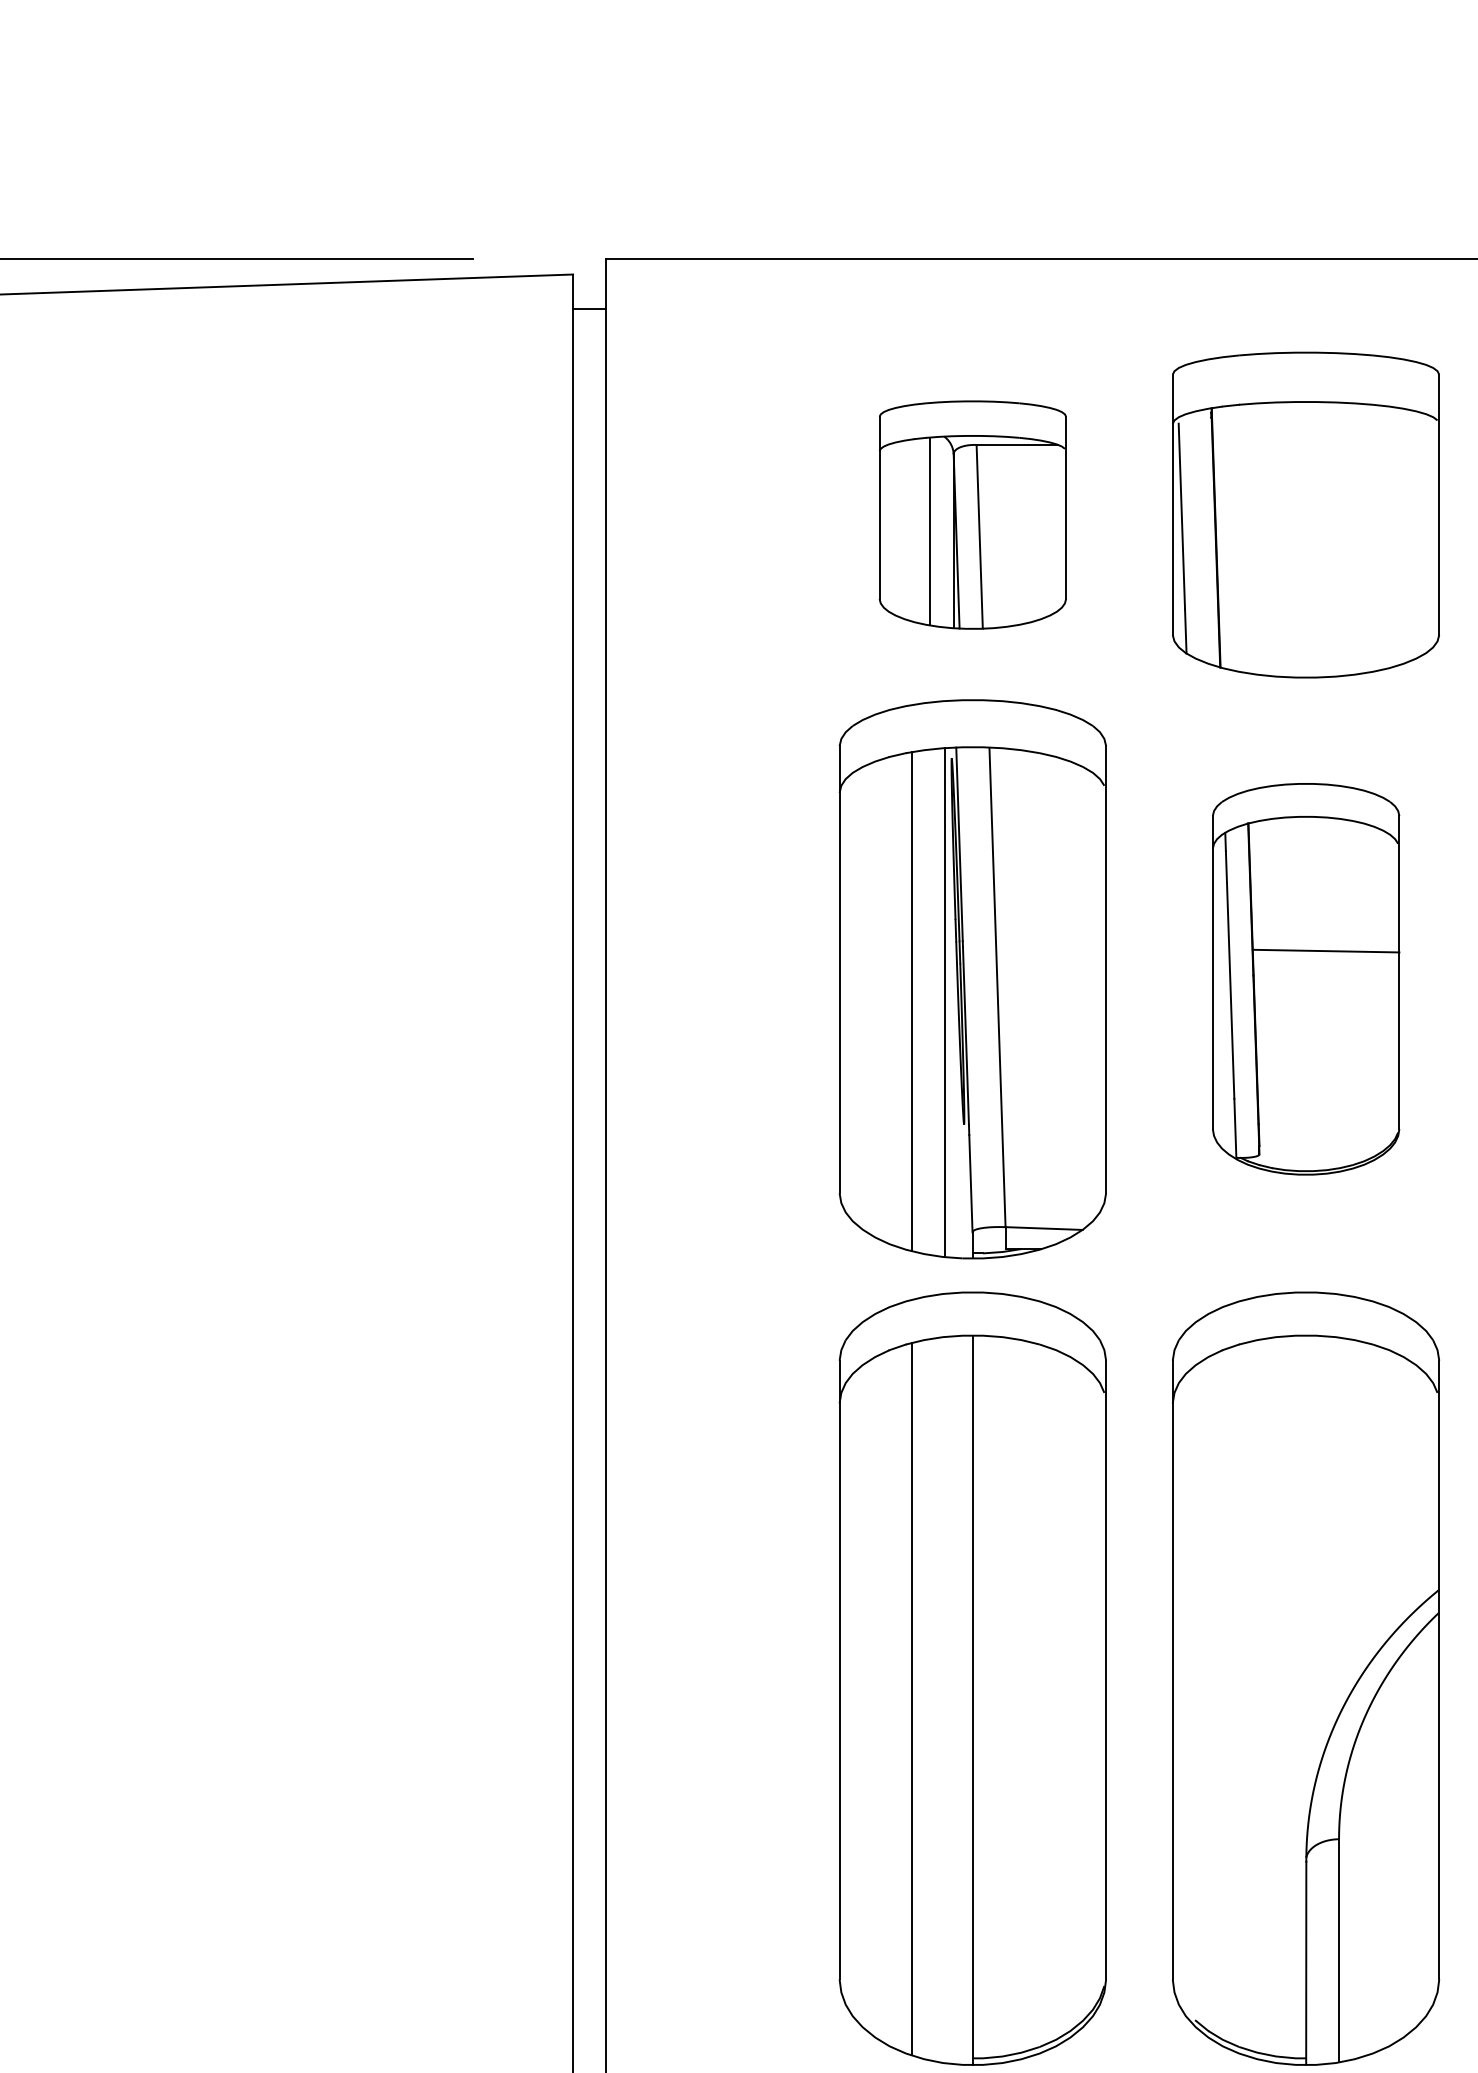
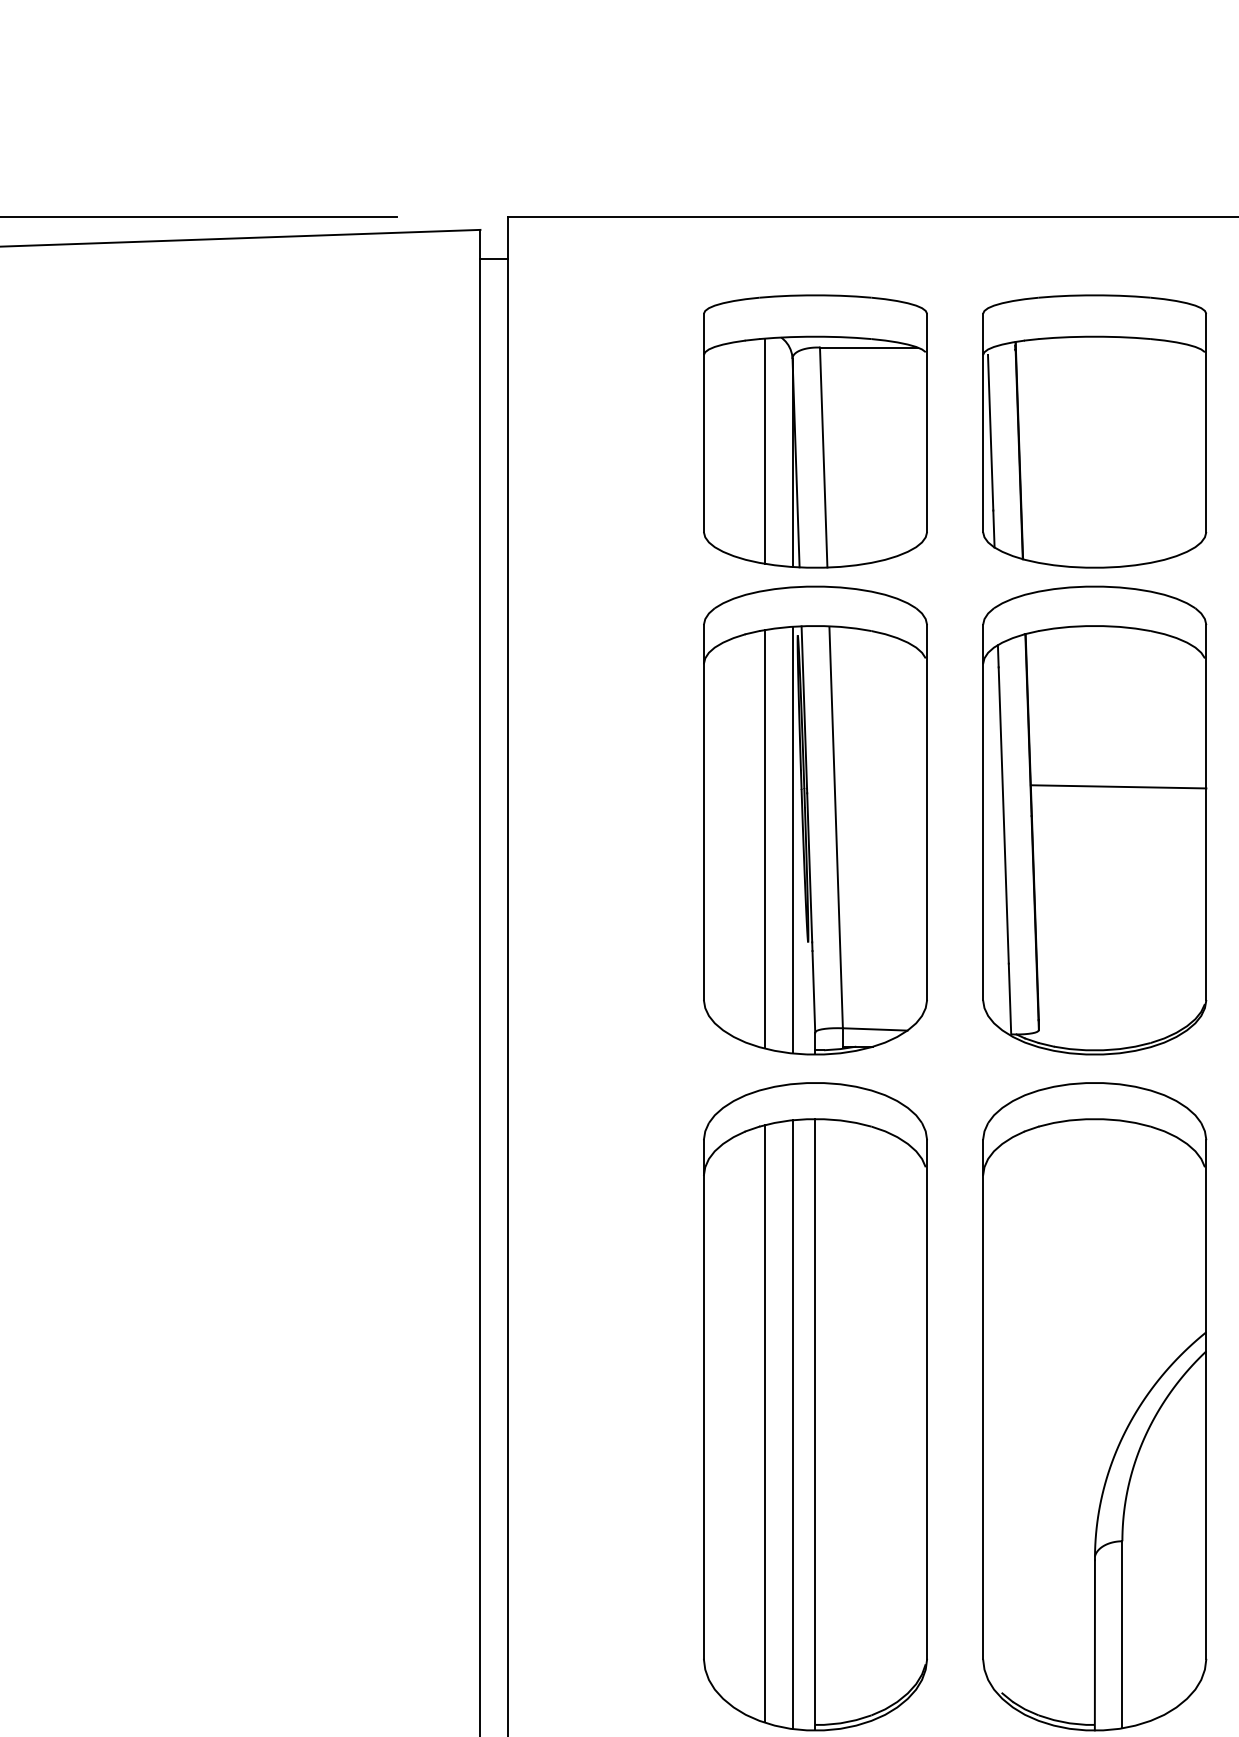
part: (972, 515) -> (815, 431), size x1.43
part: (1305, 979) -> (1094, 820), size x1.43
line: (945, 1699) -> (792, 1424), added

